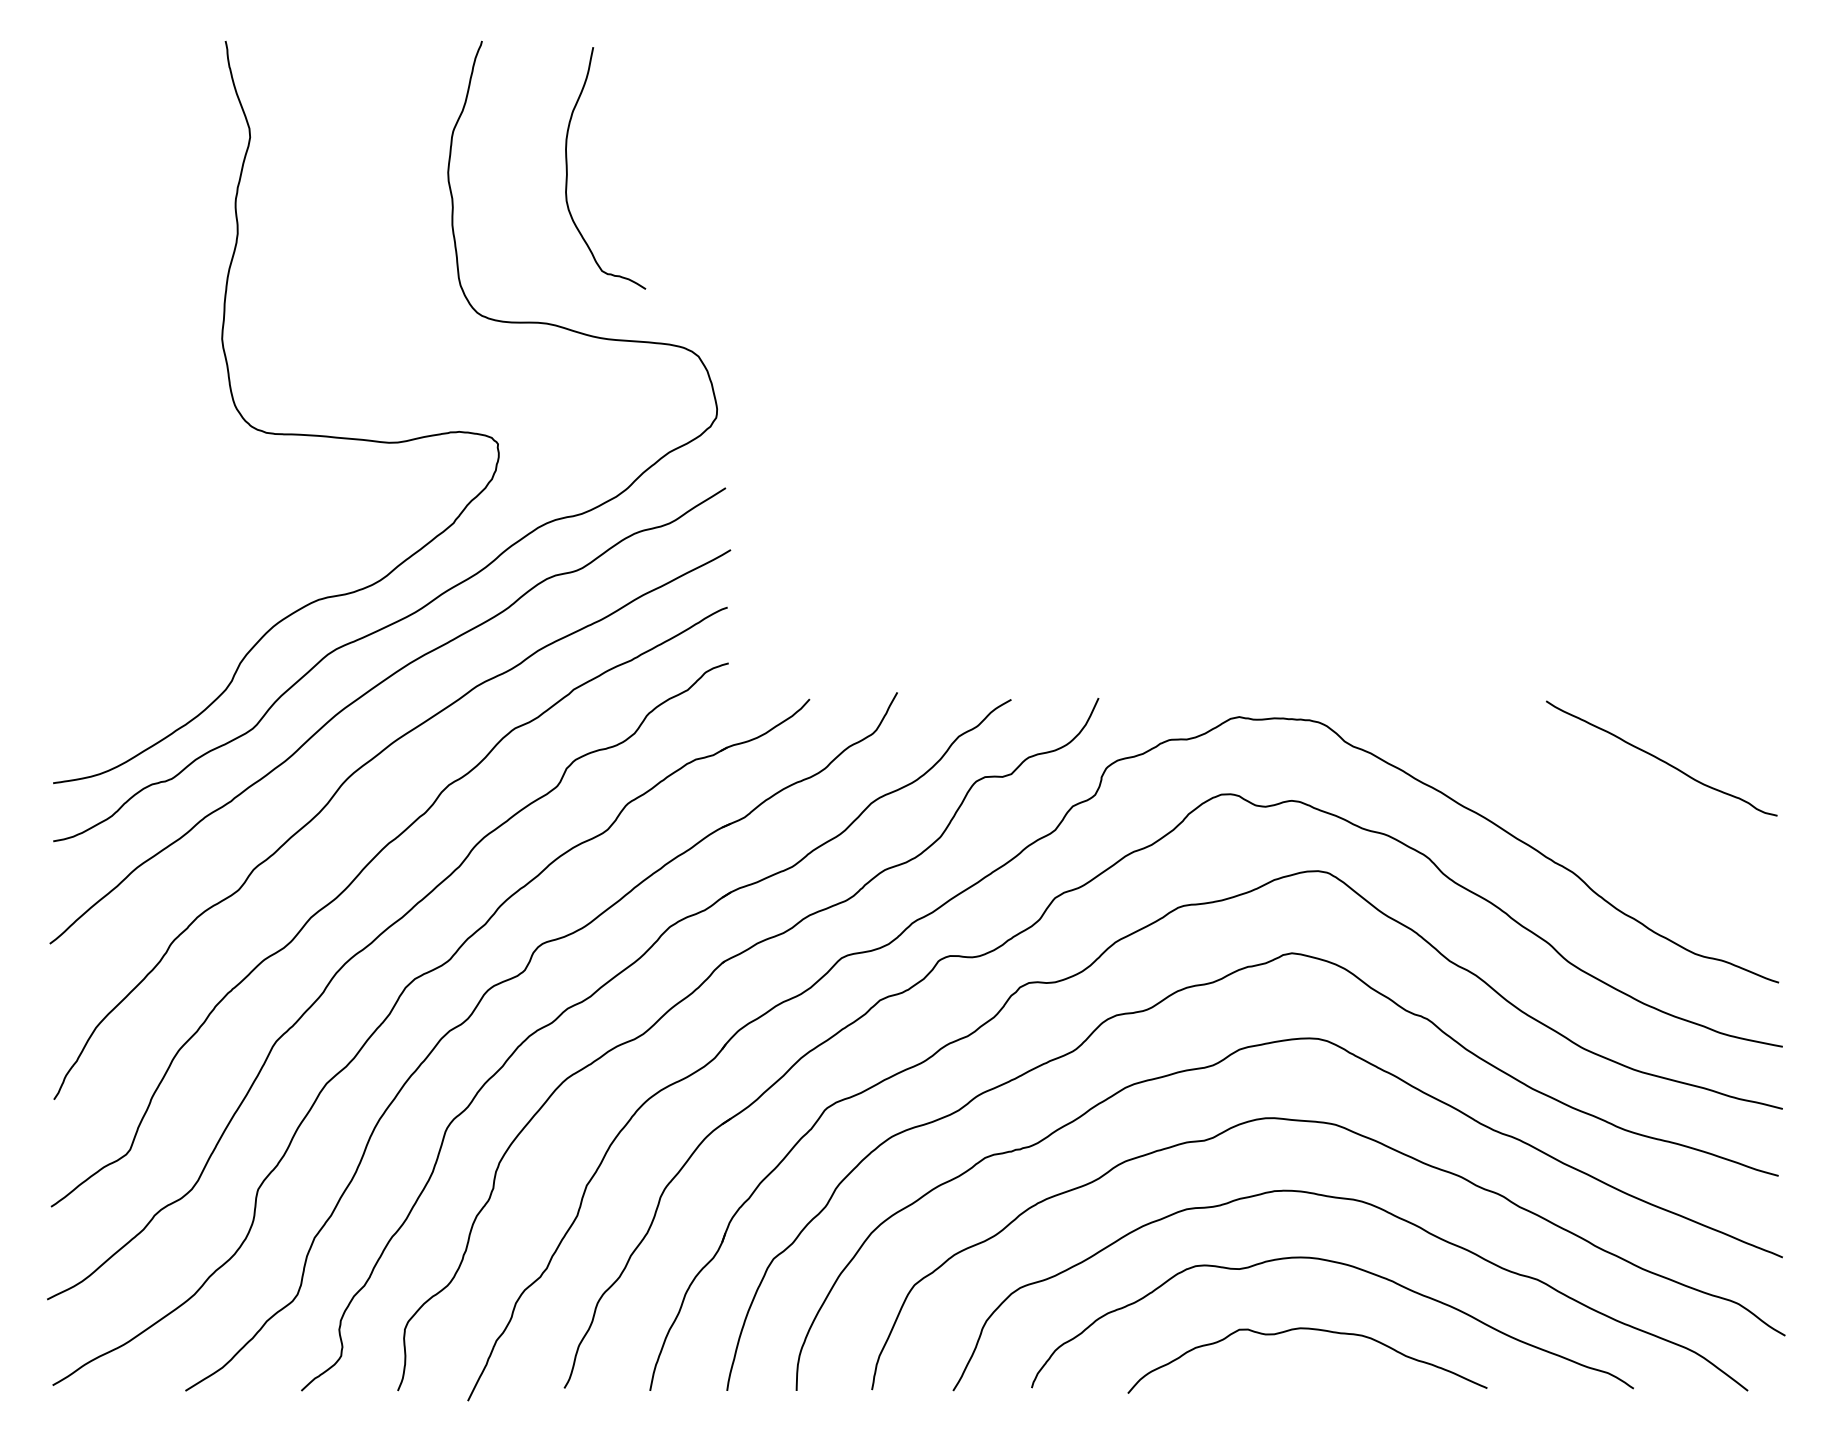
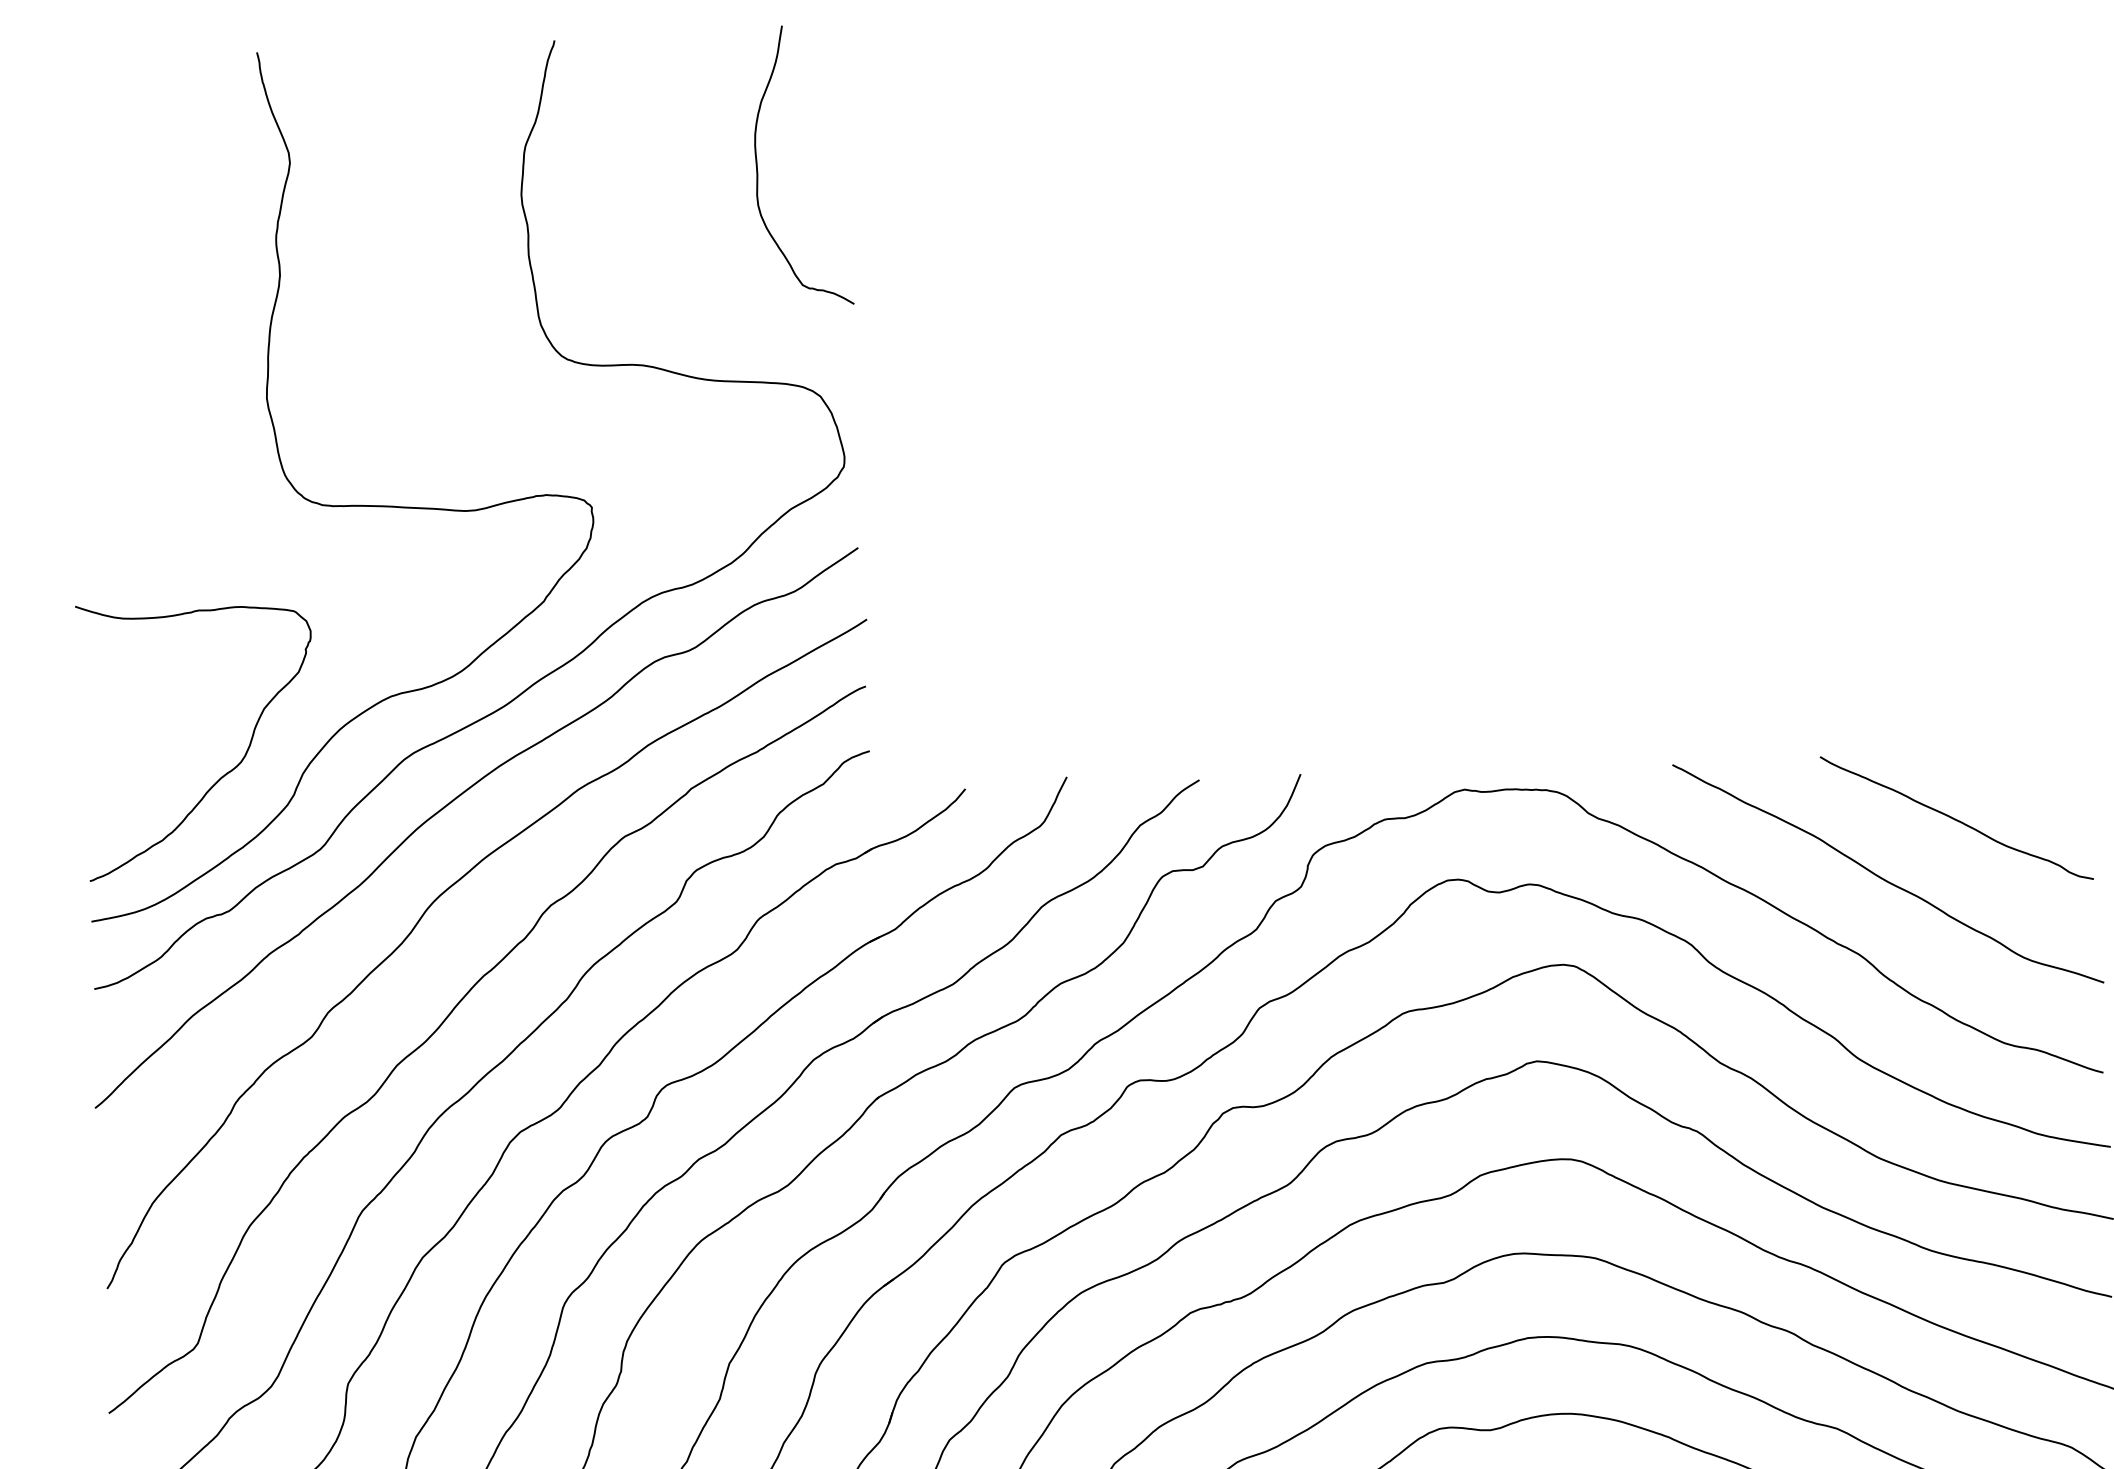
curve: (567, 168) -> (757, 167), moved
curve: (171, 661) -> (223, 774), added
curve: (1598, 808) -> (1885, 879), added

